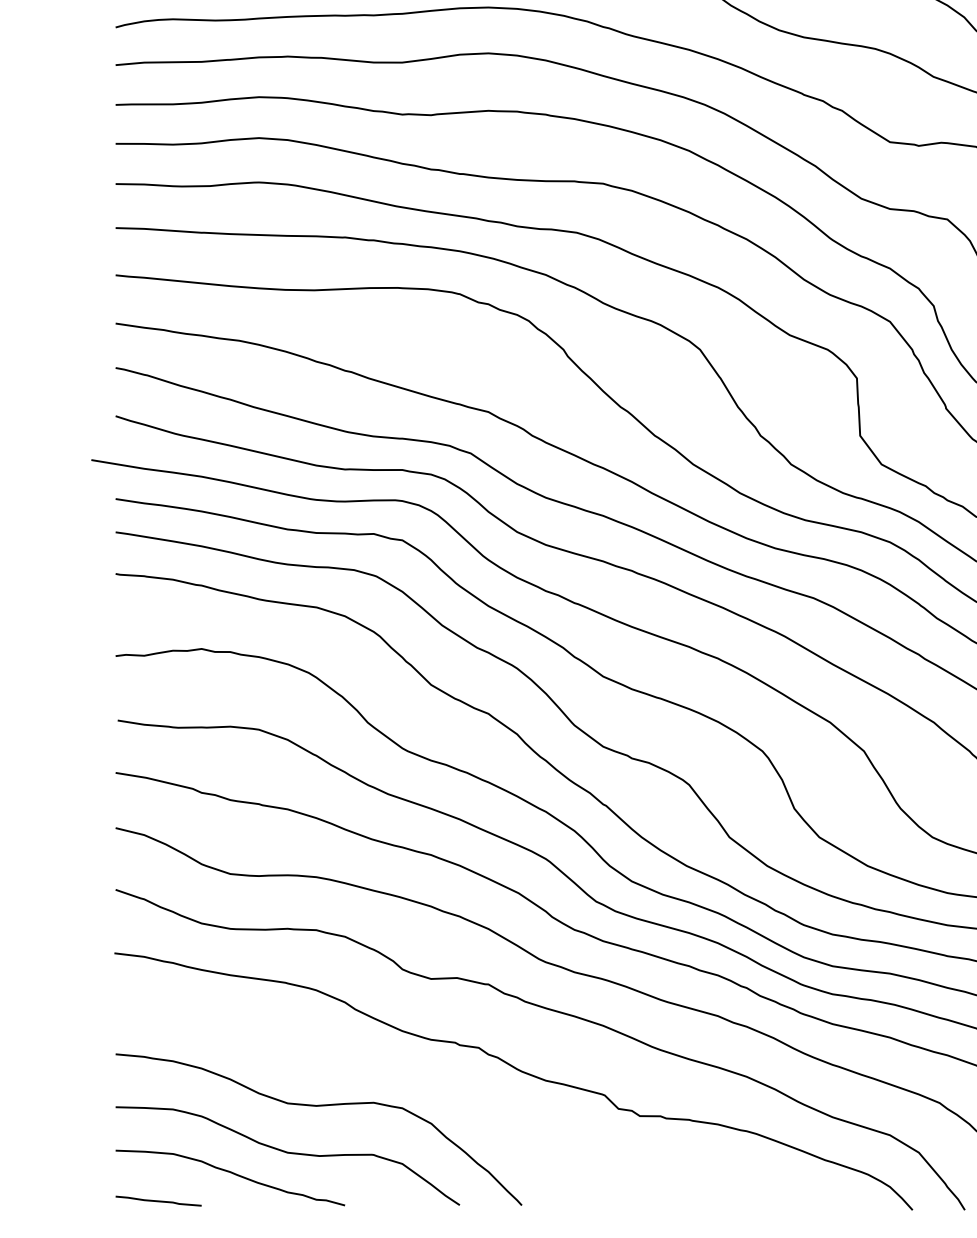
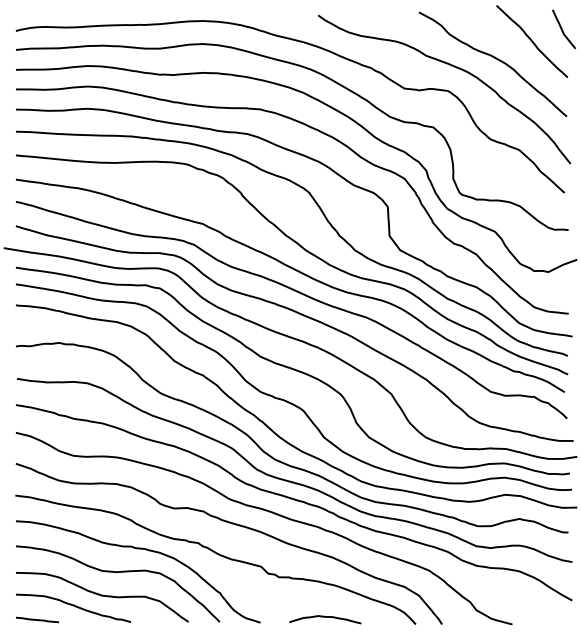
curve: (359, 1060) -> (138, 549), added
curve: (732, 1196) -> (325, 617), added

